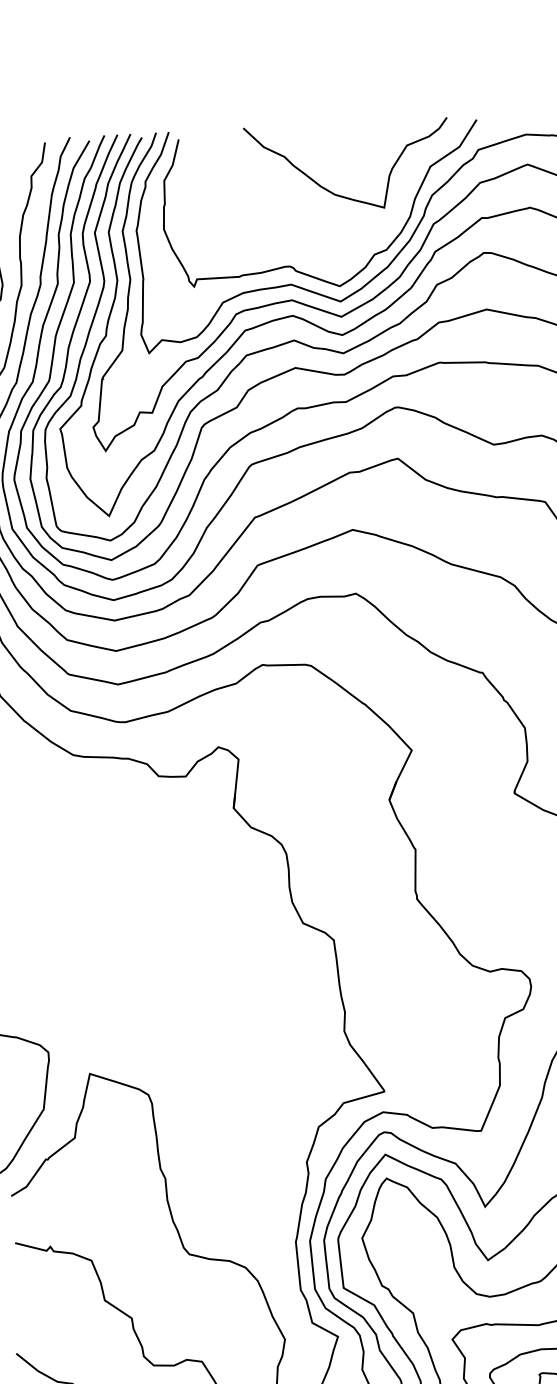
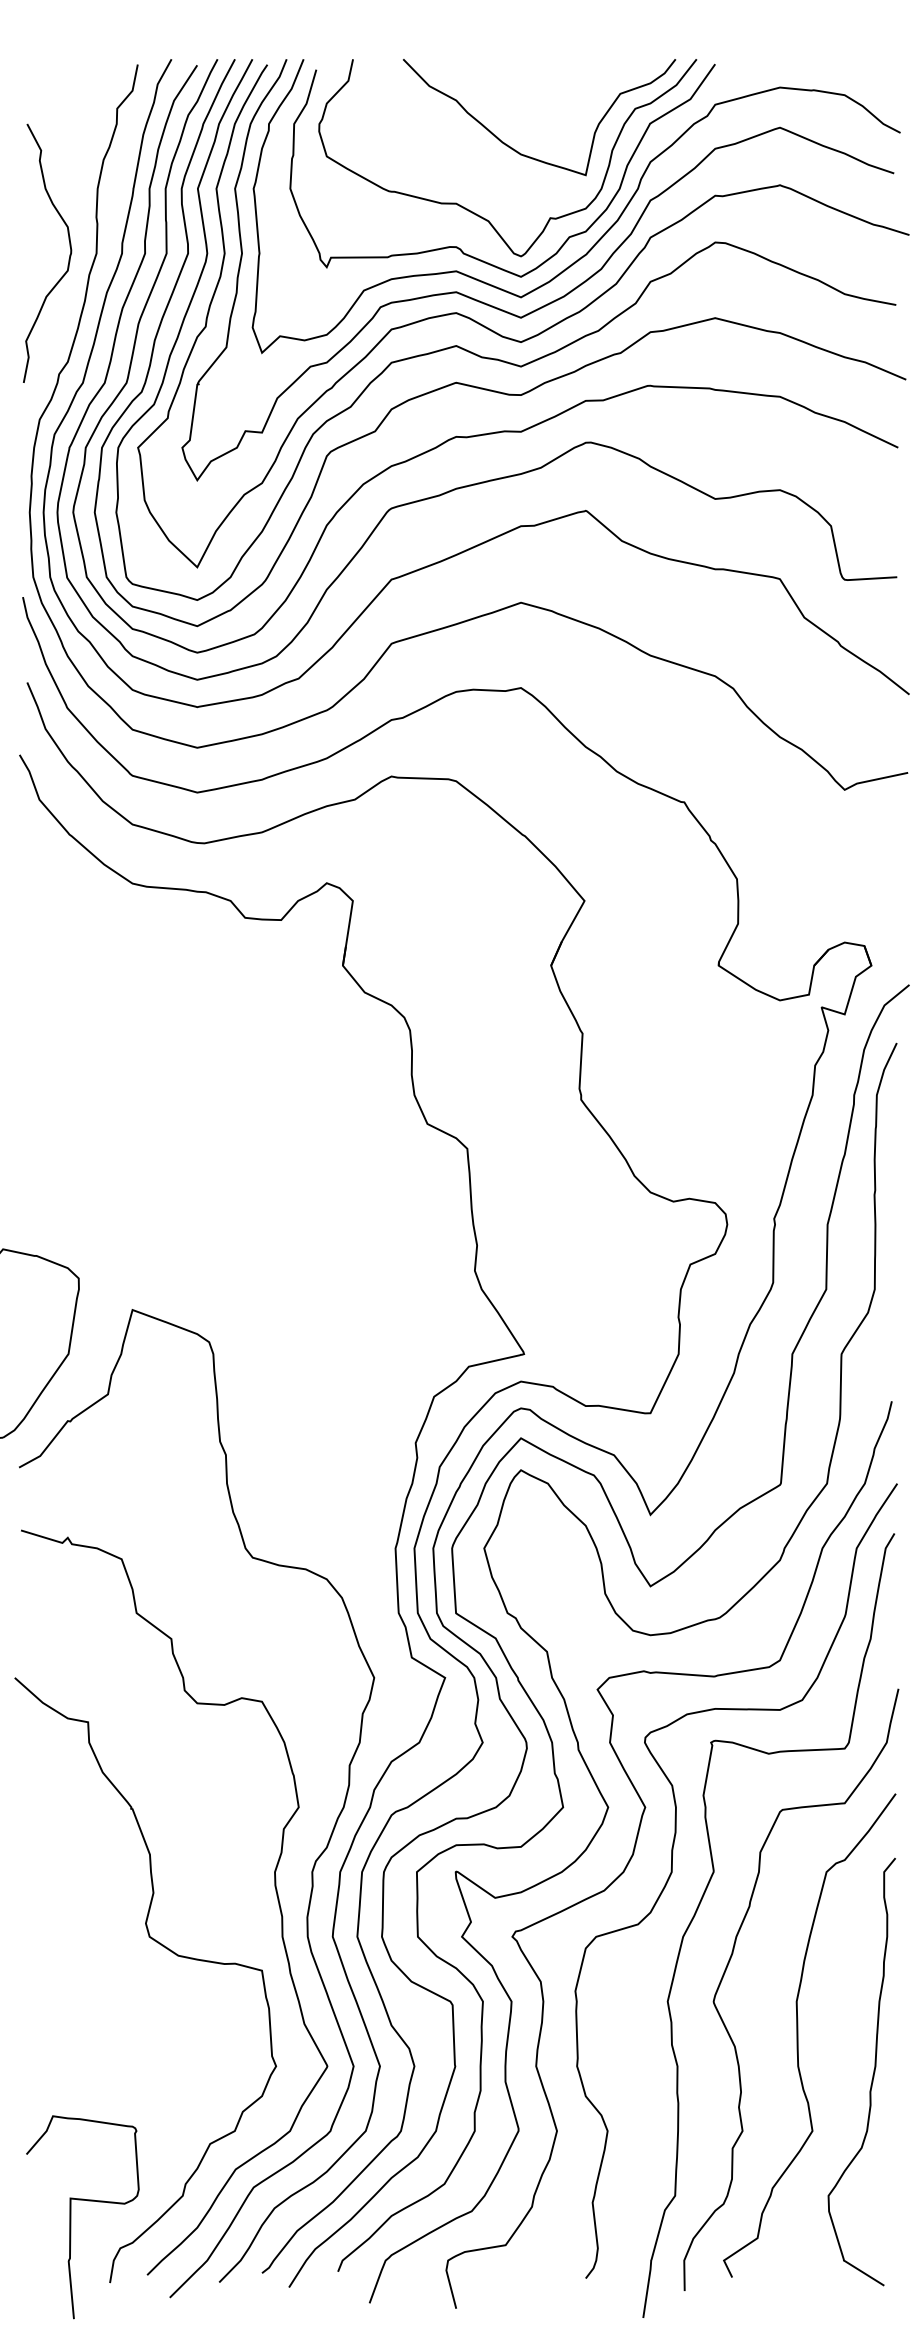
curve: (305, 241) -> (478, 214), added

